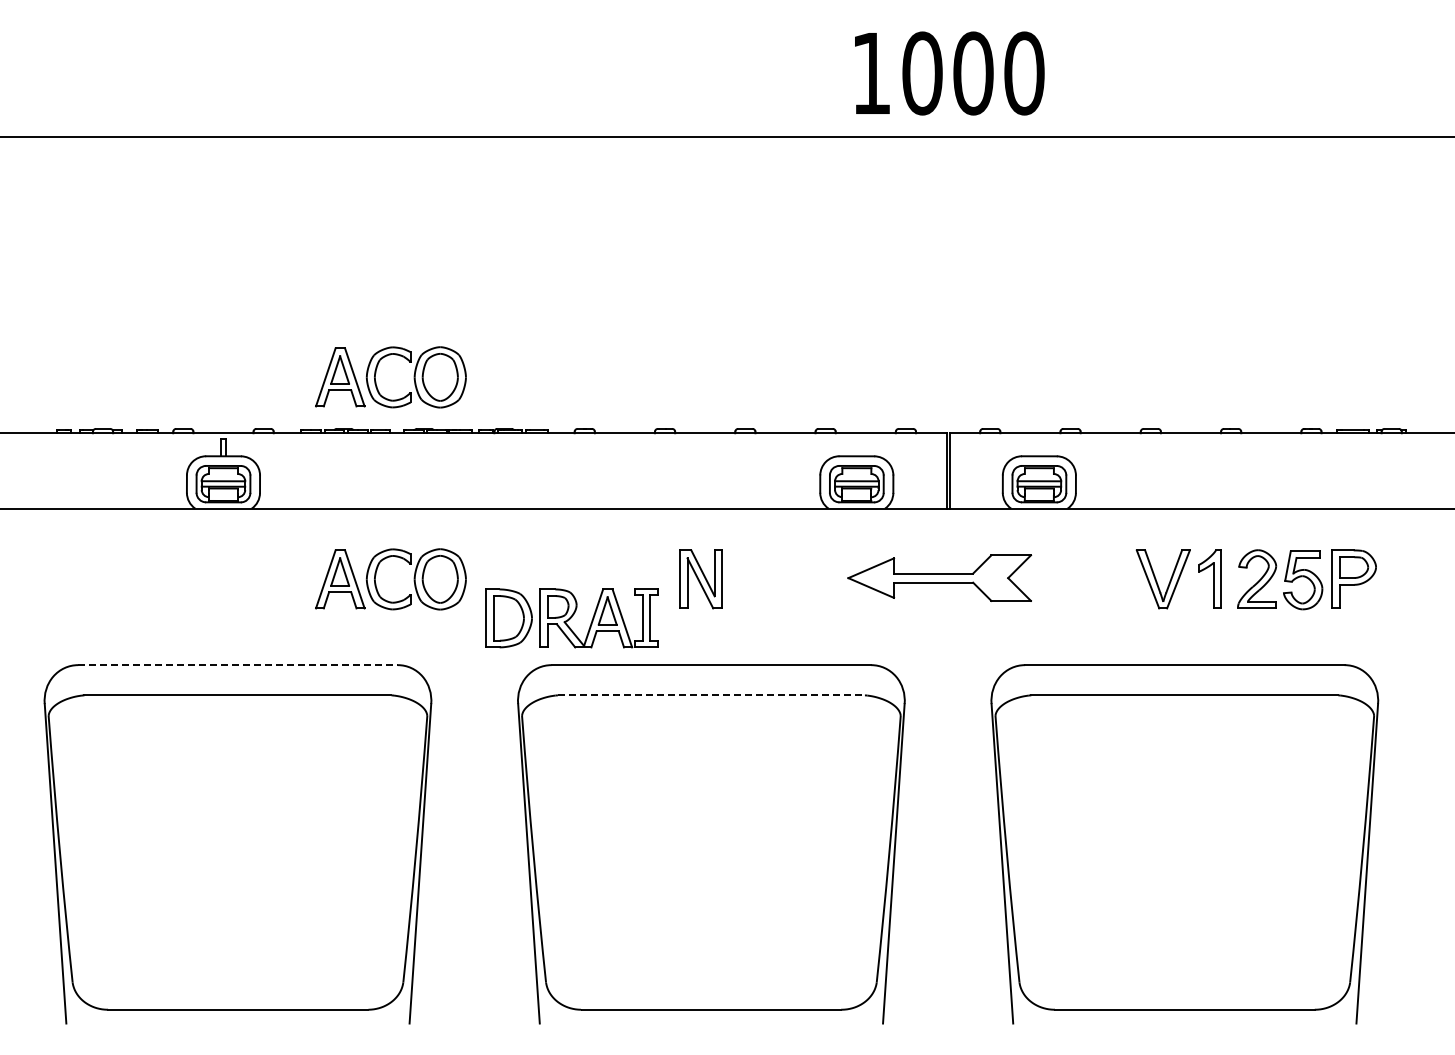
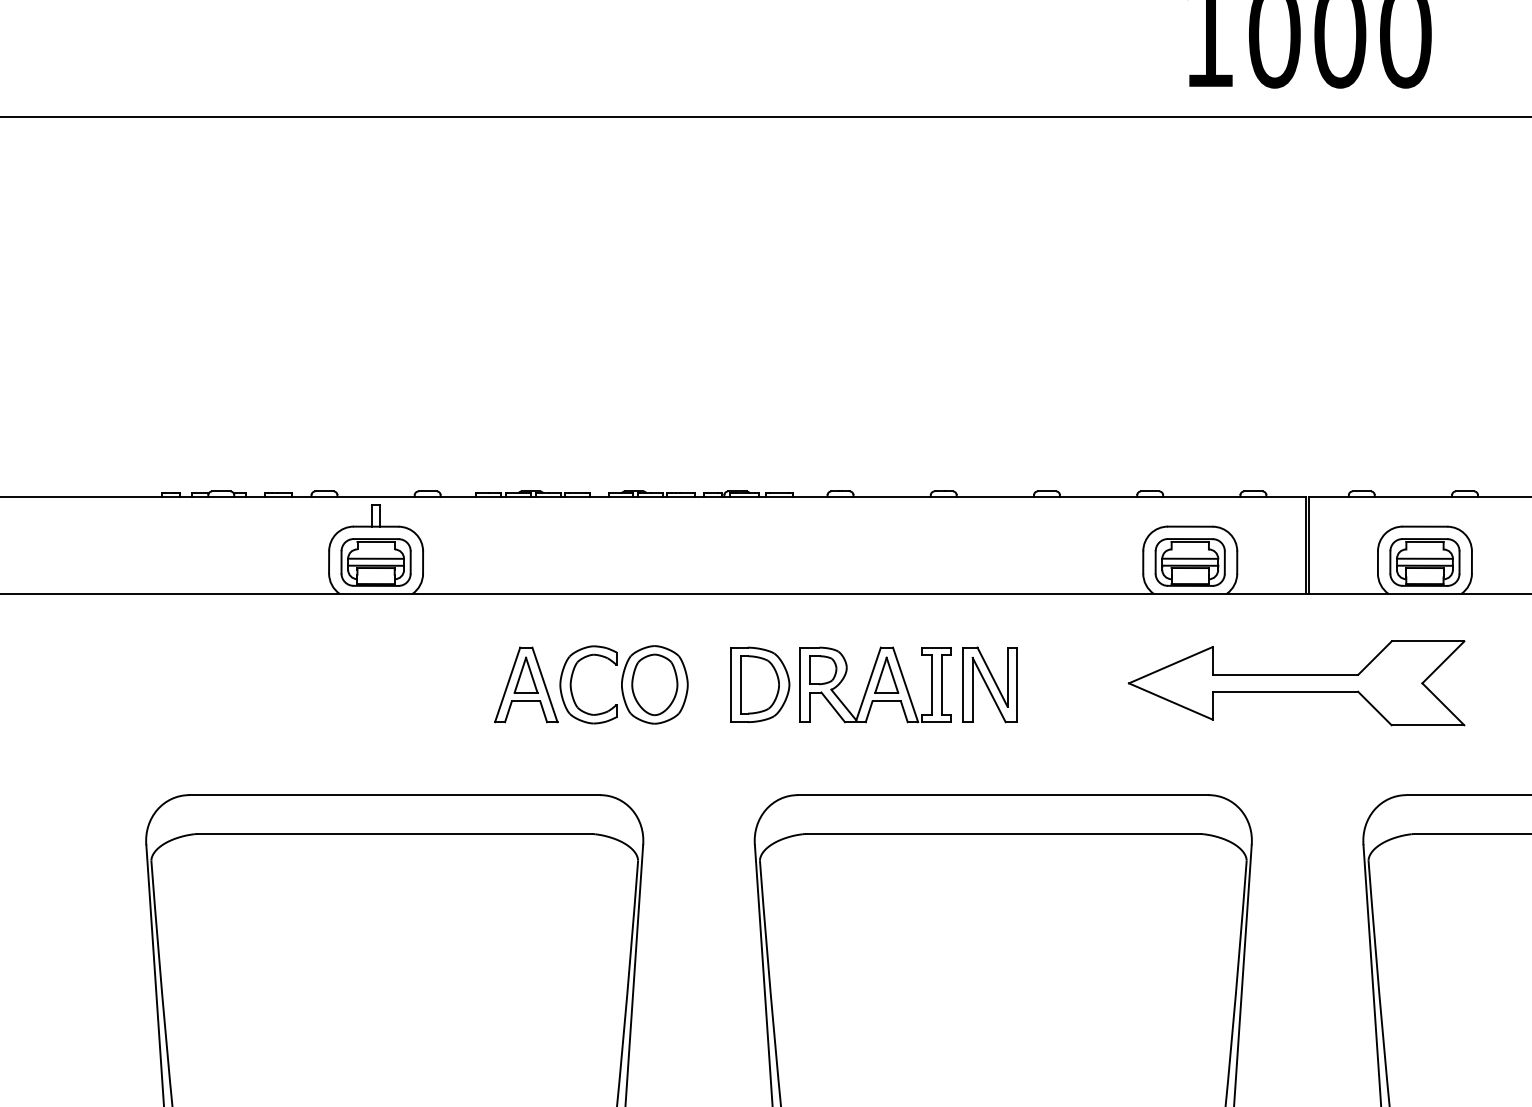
part: (376, 373) -> (572, 420), removed
part: (939, 577) -> (1296, 682), size x1.43
part: (571, 618) -> (840, 685), moved
line: (237, 665) -> (394, 795), dashed -> solid
line: (711, 695) -> (1003, 834), dashed -> solid

